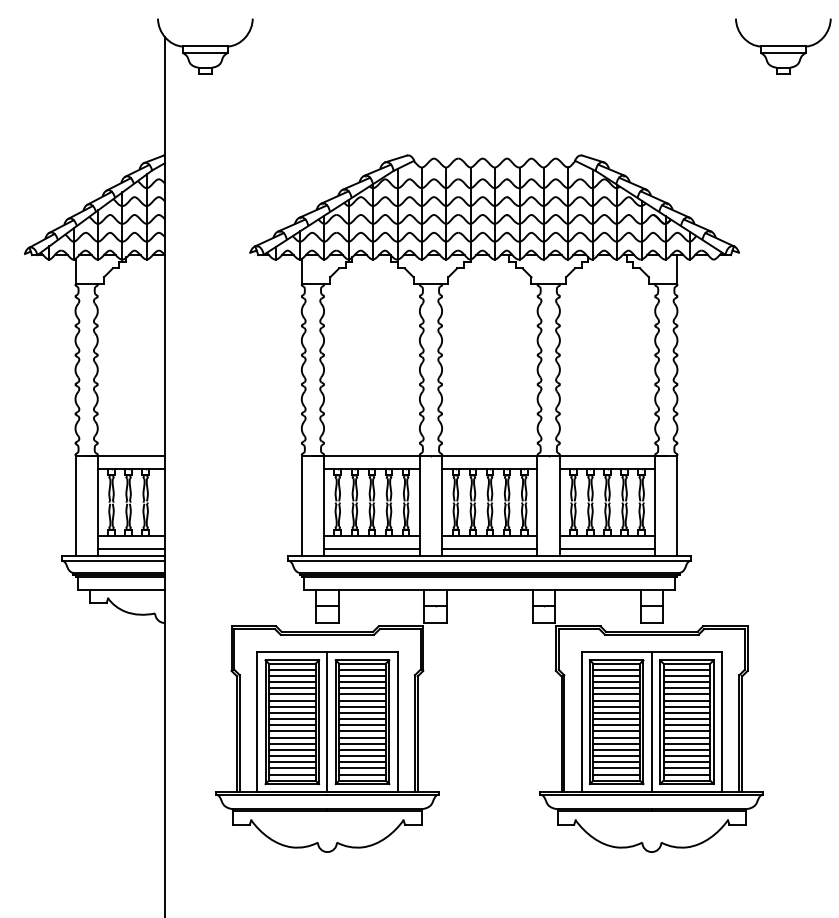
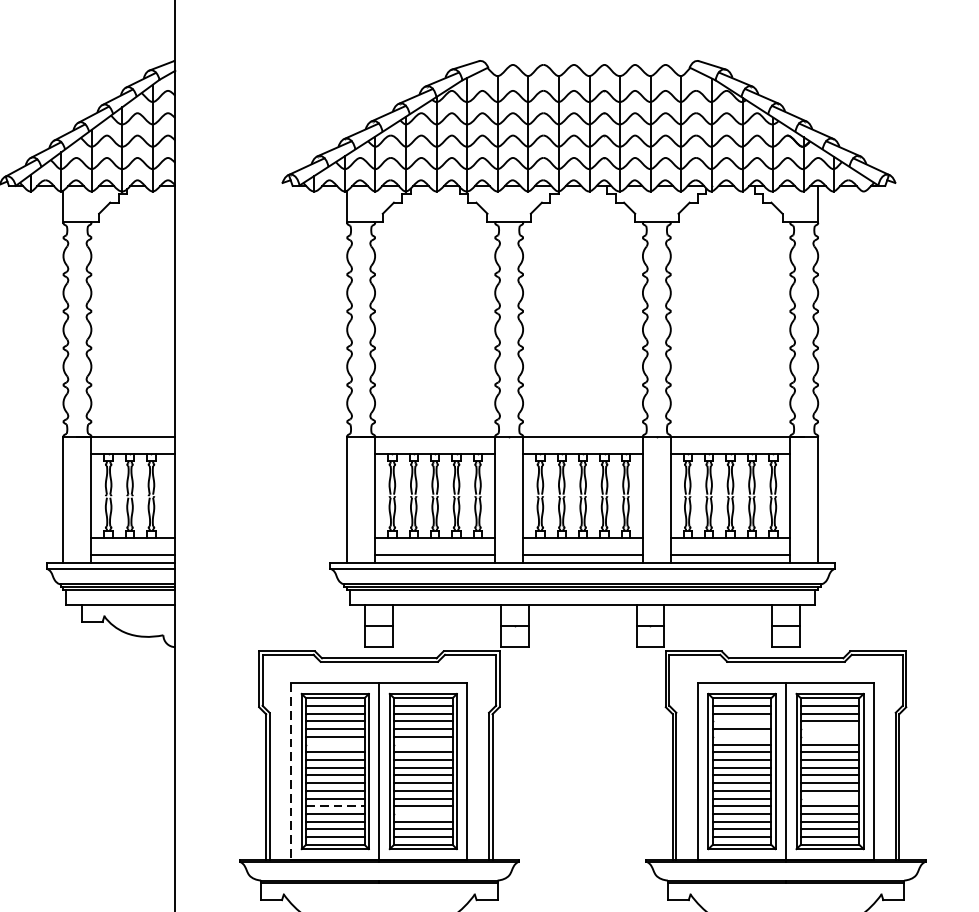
line: (616, 682) -> (741, 721), removed
line: (686, 688) -> (829, 729), removed
line: (616, 694) -> (741, 736), removed
line: (686, 694) -> (829, 736), removed
line: (291, 700) -> (334, 744), removed
line: (362, 700) -> (423, 744), removed
line: (257, 722) -> (291, 771), solid -> dashed
line: (686, 743) -> (829, 798), removed
line: (292, 749) -> (335, 805), solid -> dashed
line: (362, 756) -> (423, 814), removed

